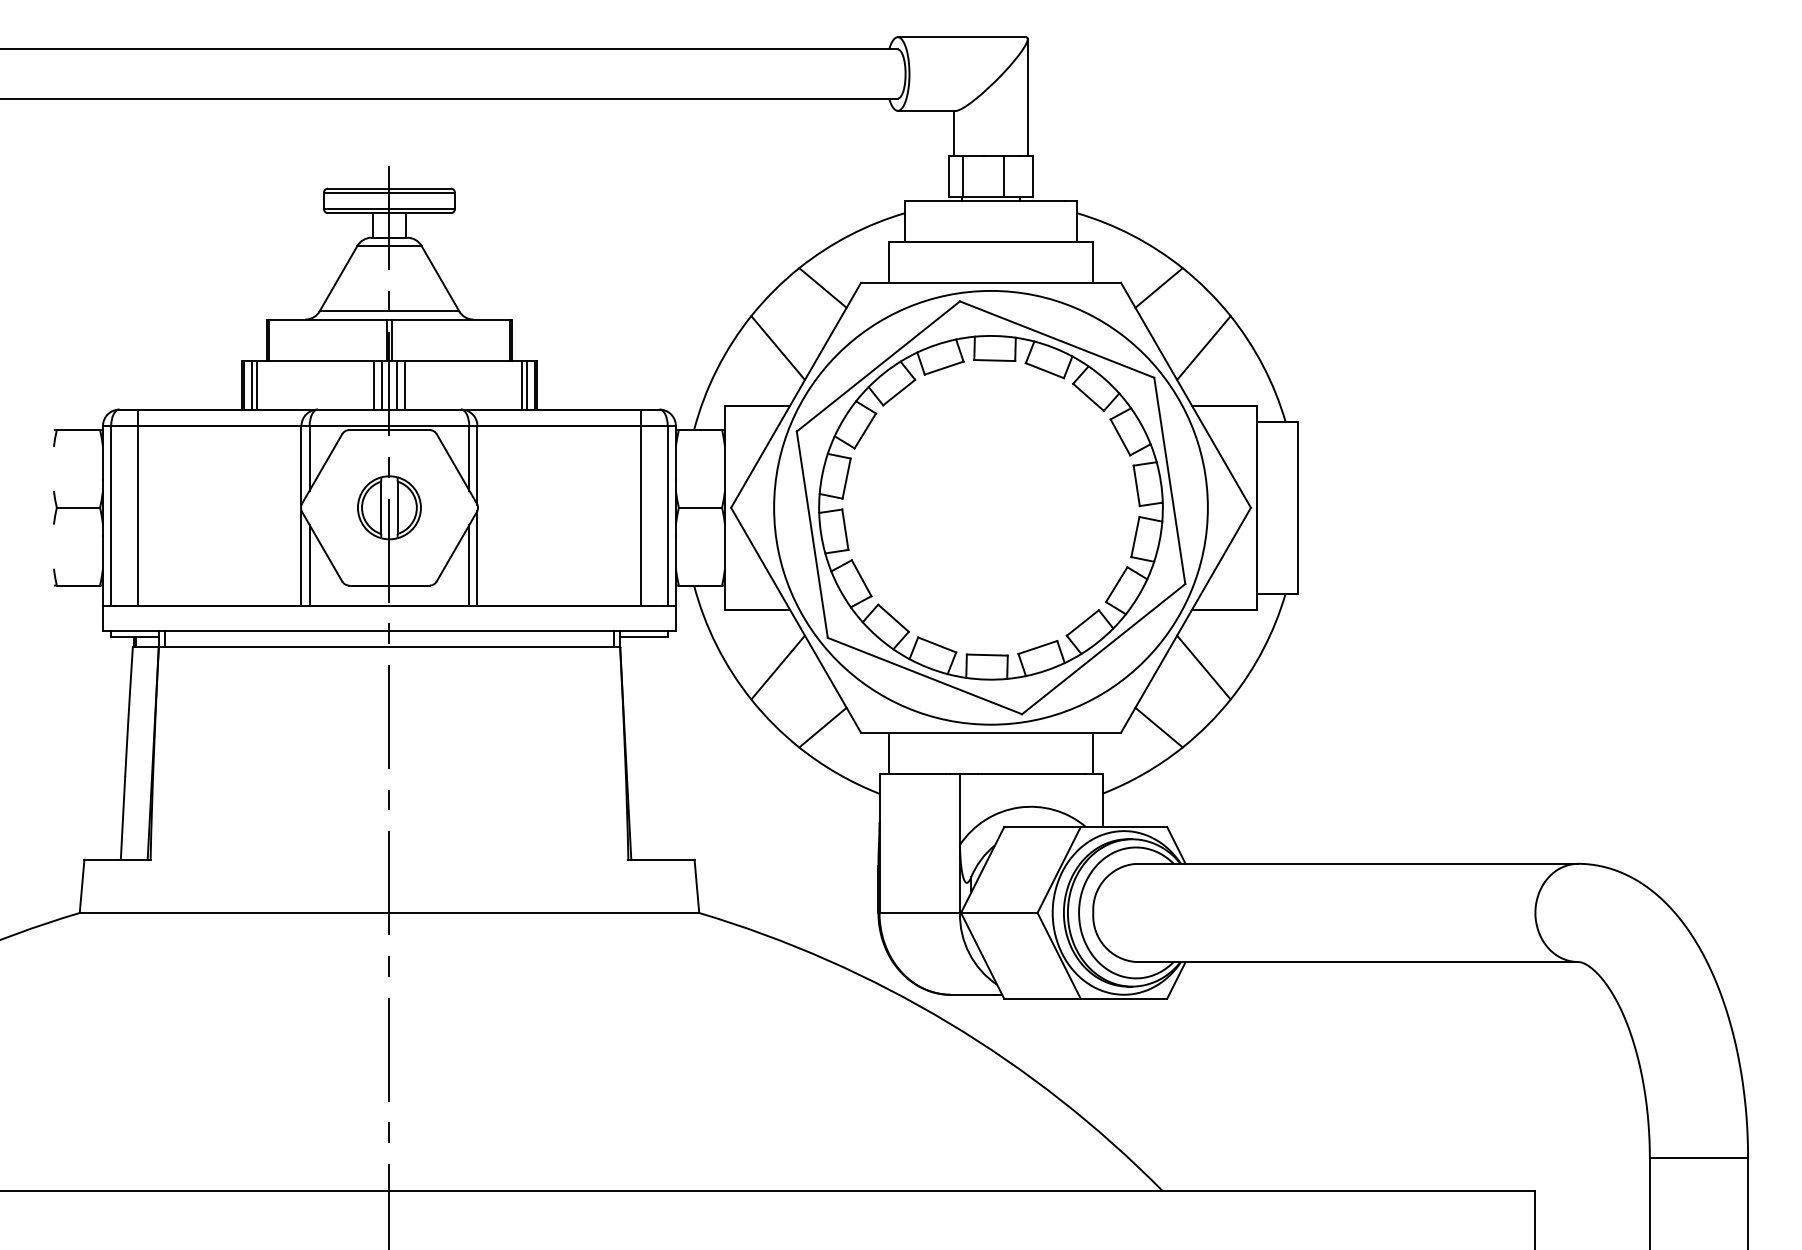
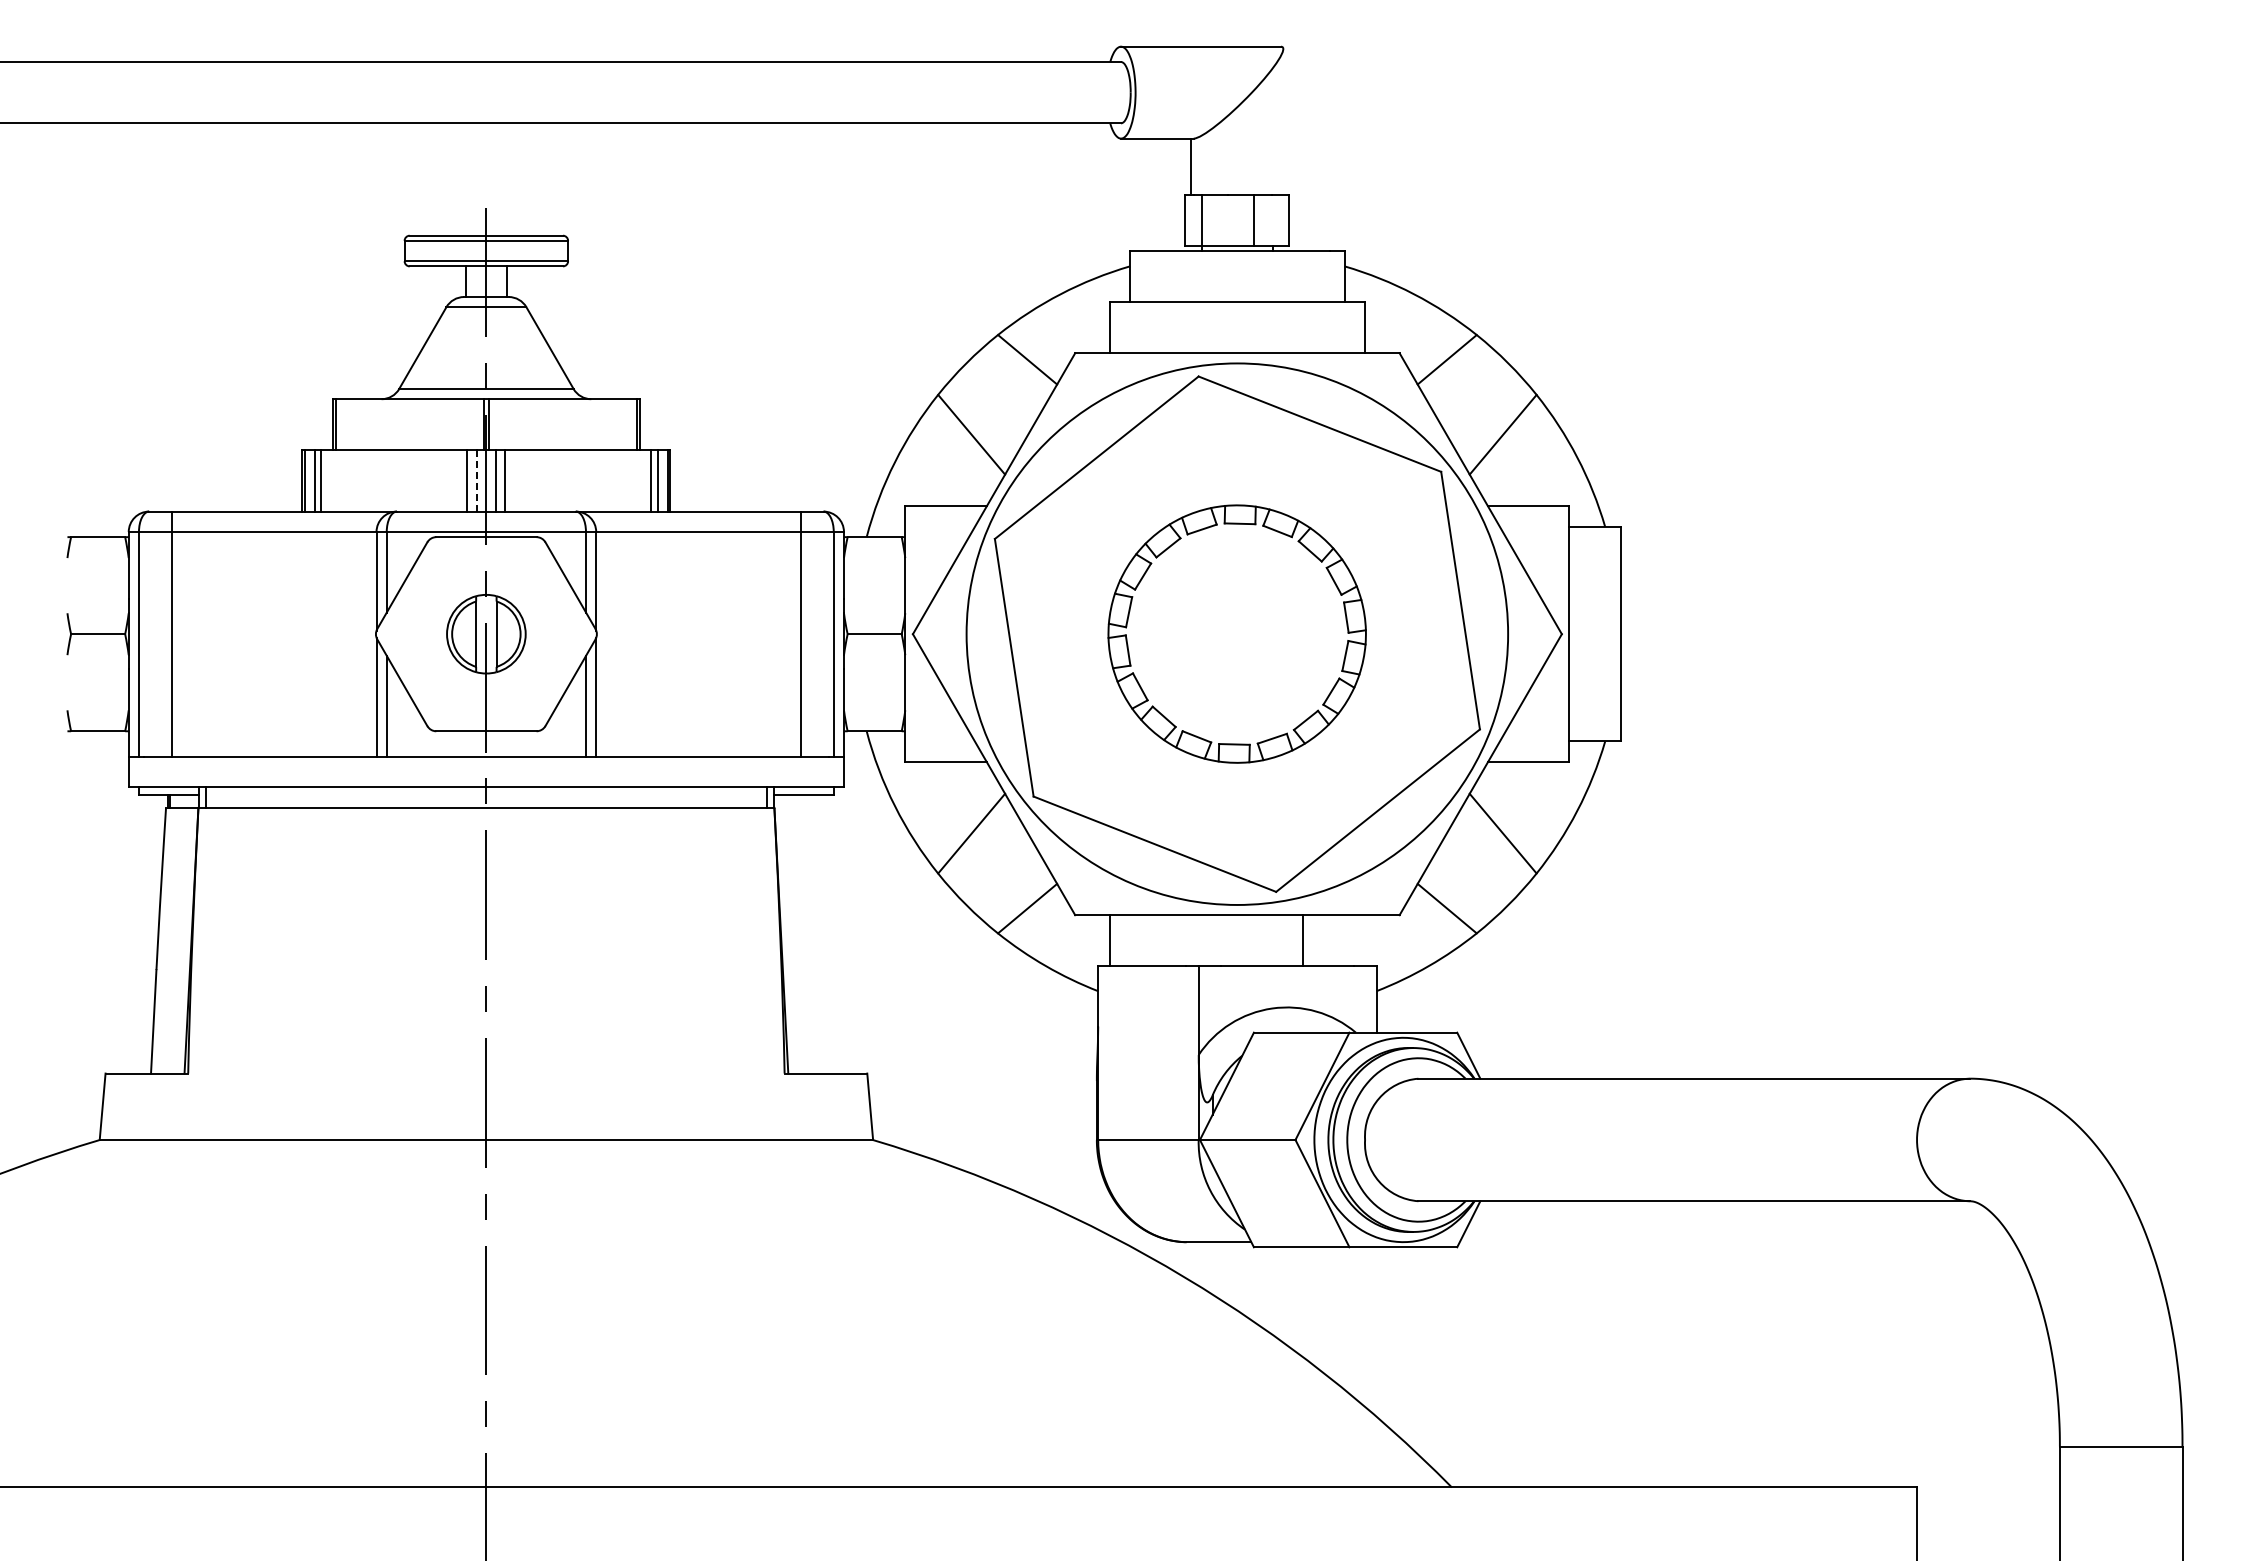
line: (1027, 97) -> (1283, 121), removed
line: (381, 384) -> (476, 480), solid -> dashed
part: (990, 507) -> (1236, 633), size x0.6
line: (1093, 753) -> (1303, 940), moved

